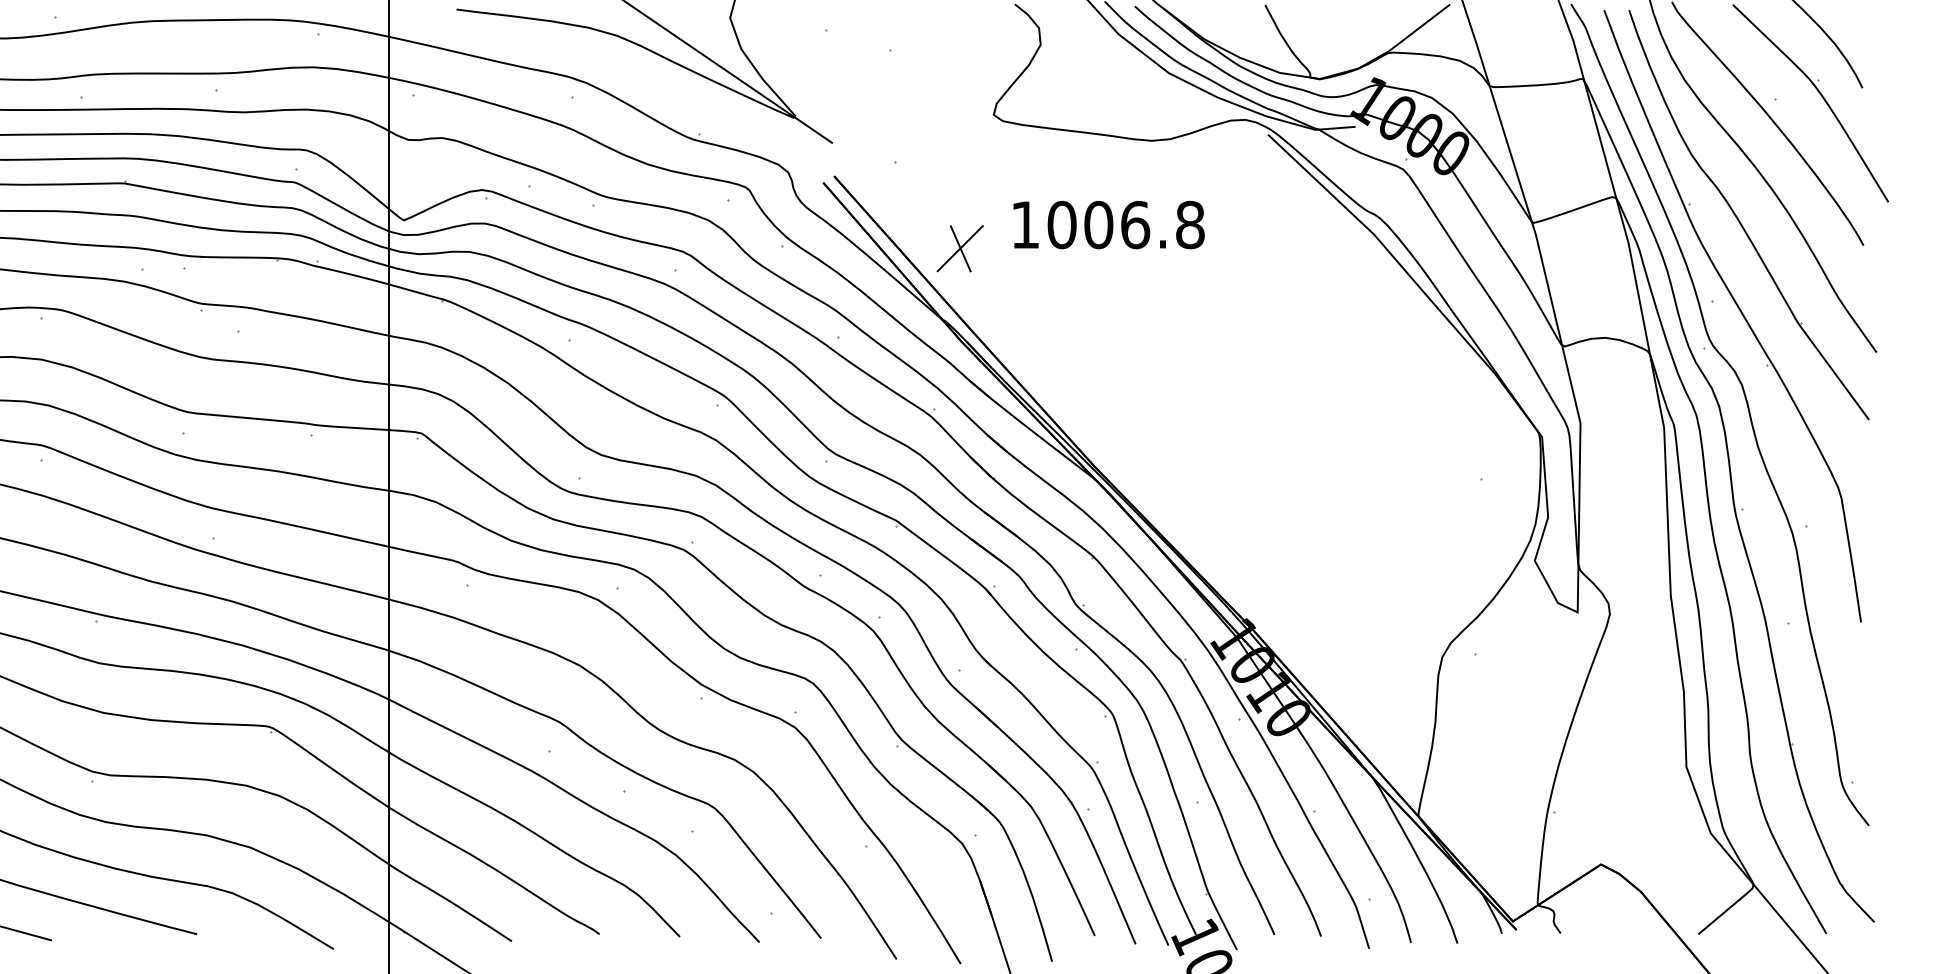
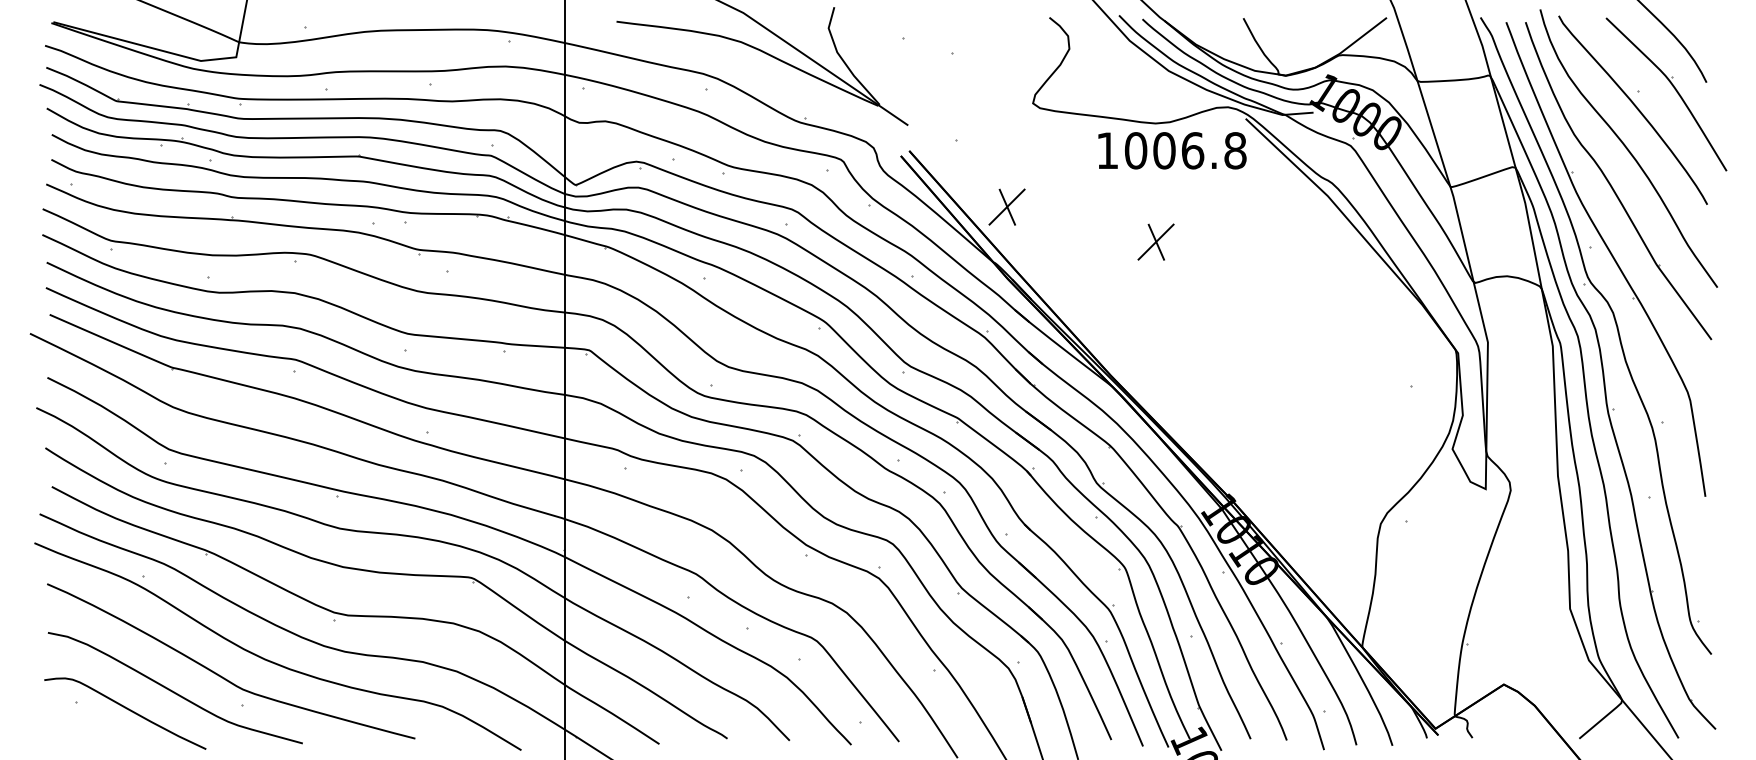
text: (1109, 224) -> (1172, 150), moved
part: (1151, 293) -> (1155, 241), added

